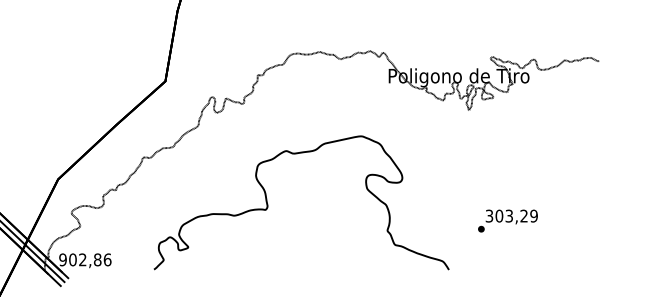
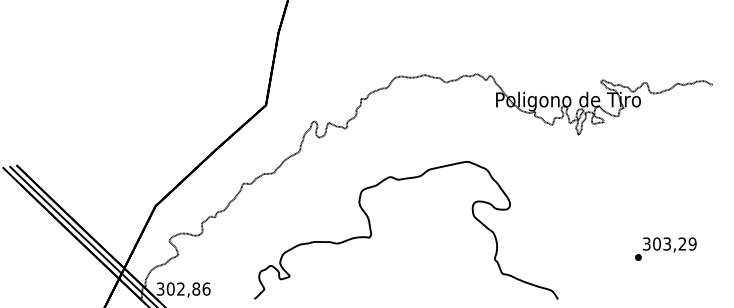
text: (507, 220) -> (665, 248), moved
text: (62, 259) -> (160, 288), 902,86 -> 302,86

